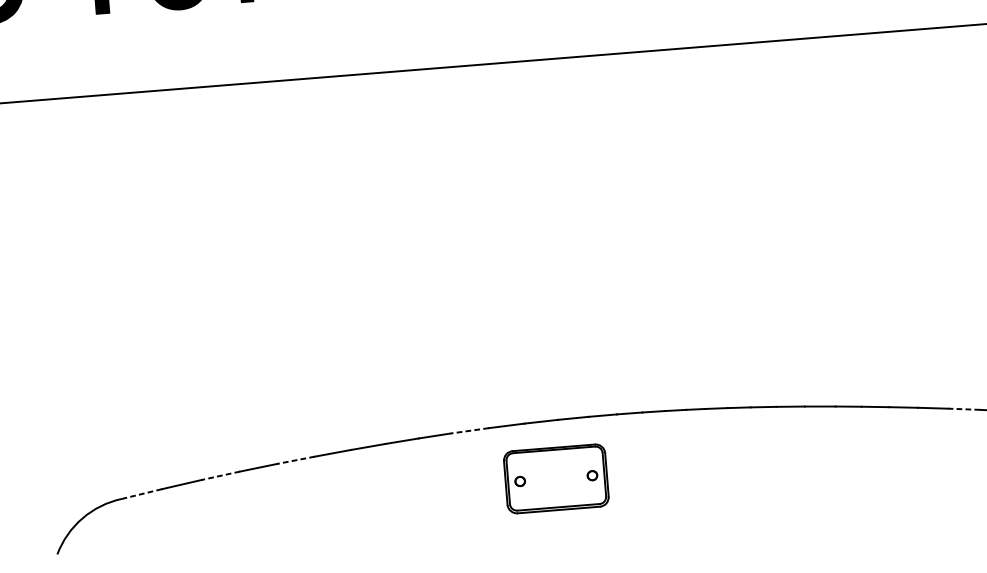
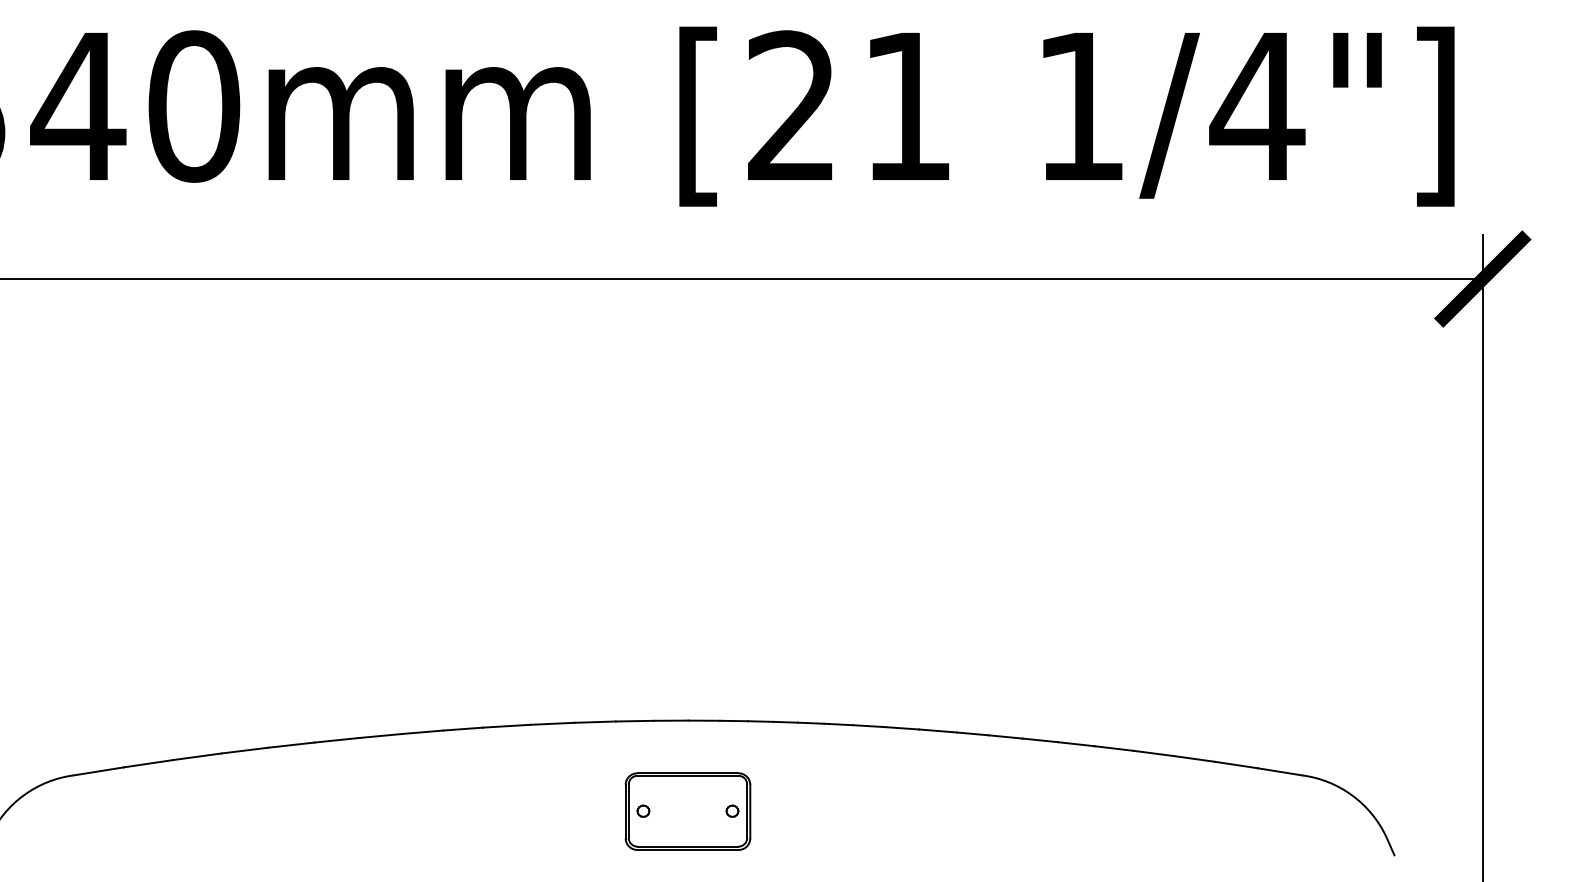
line: (964, 409) -> (1114, 748), dashed -> solid
line: (469, 431) -> (506, 726), dashed -> solid
line: (295, 460) -> (290, 745), dashed -> solid
line: (220, 475) -> (196, 756), dashed -> solid
part: (555, 478) -> (687, 811), moved
line: (141, 494) -> (98, 771), dashed -> solid

